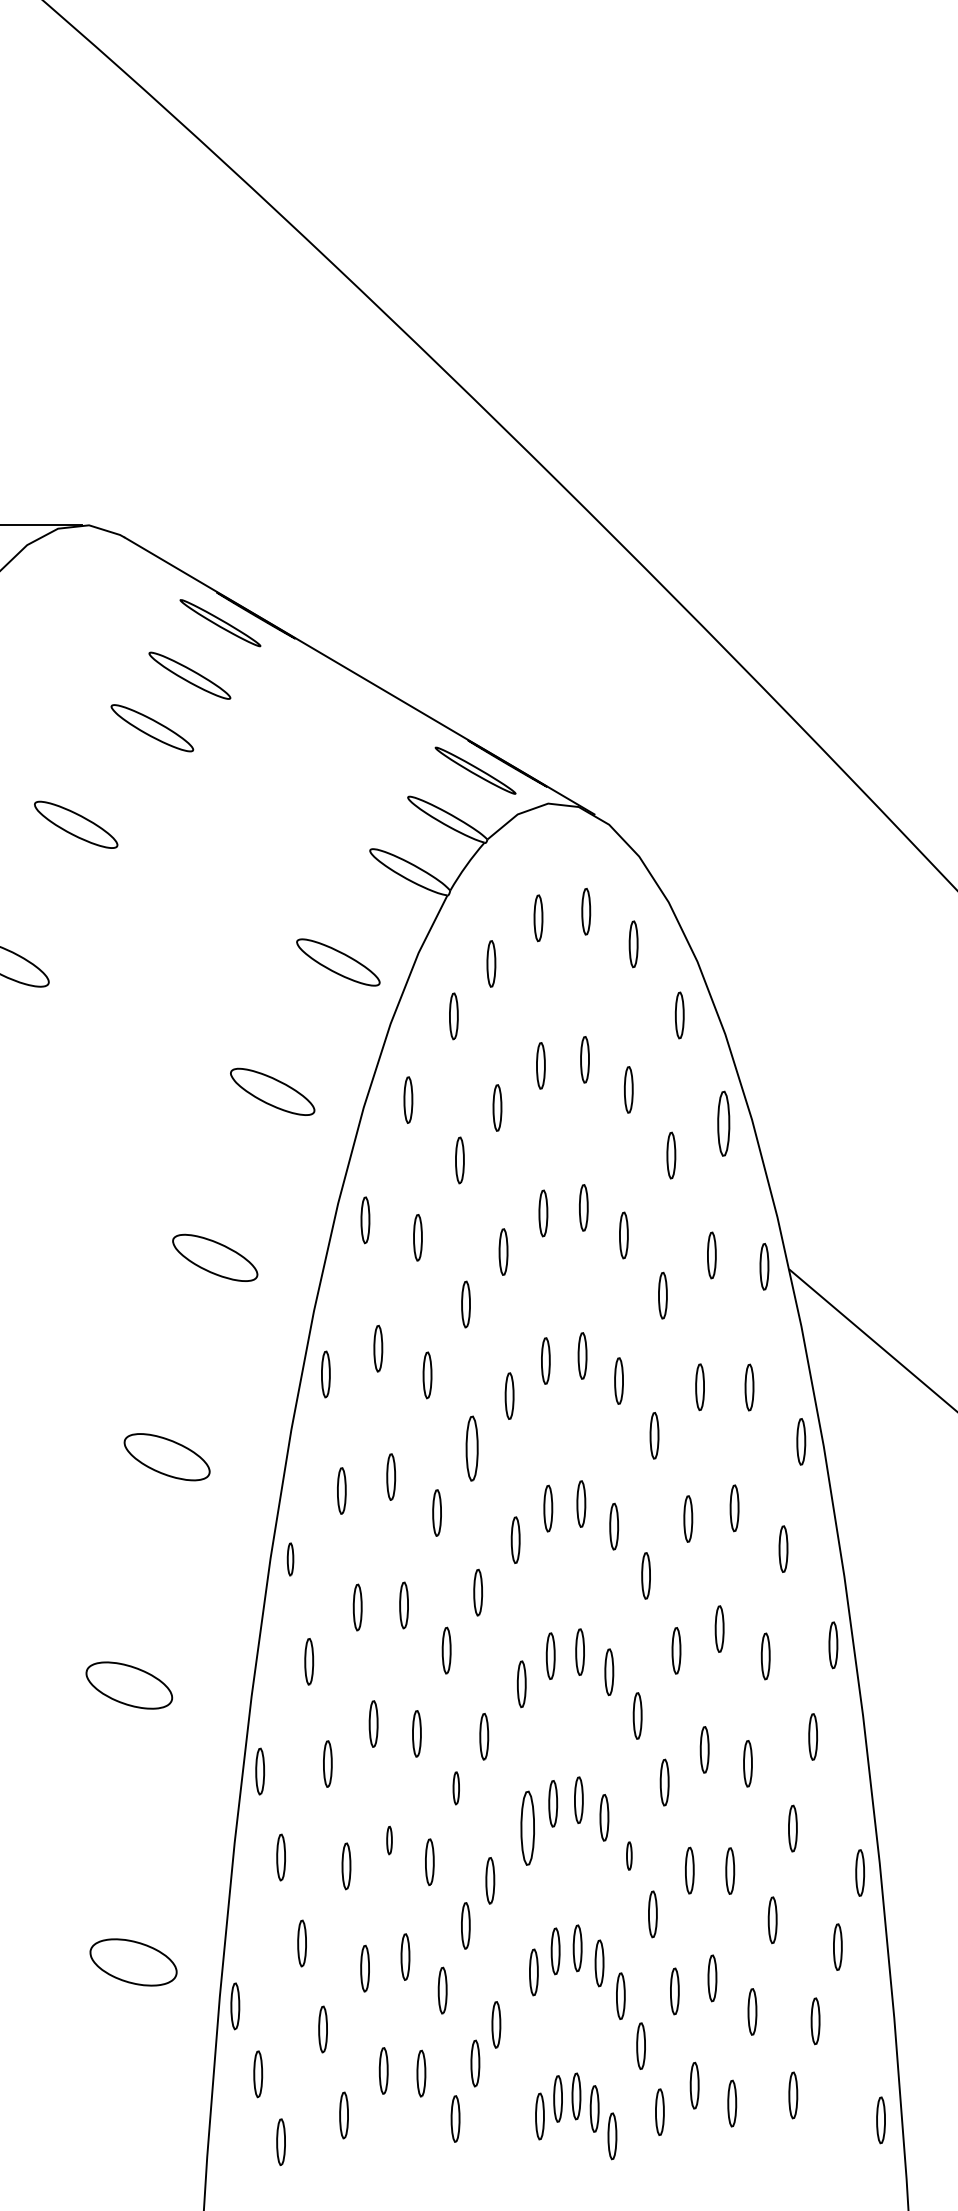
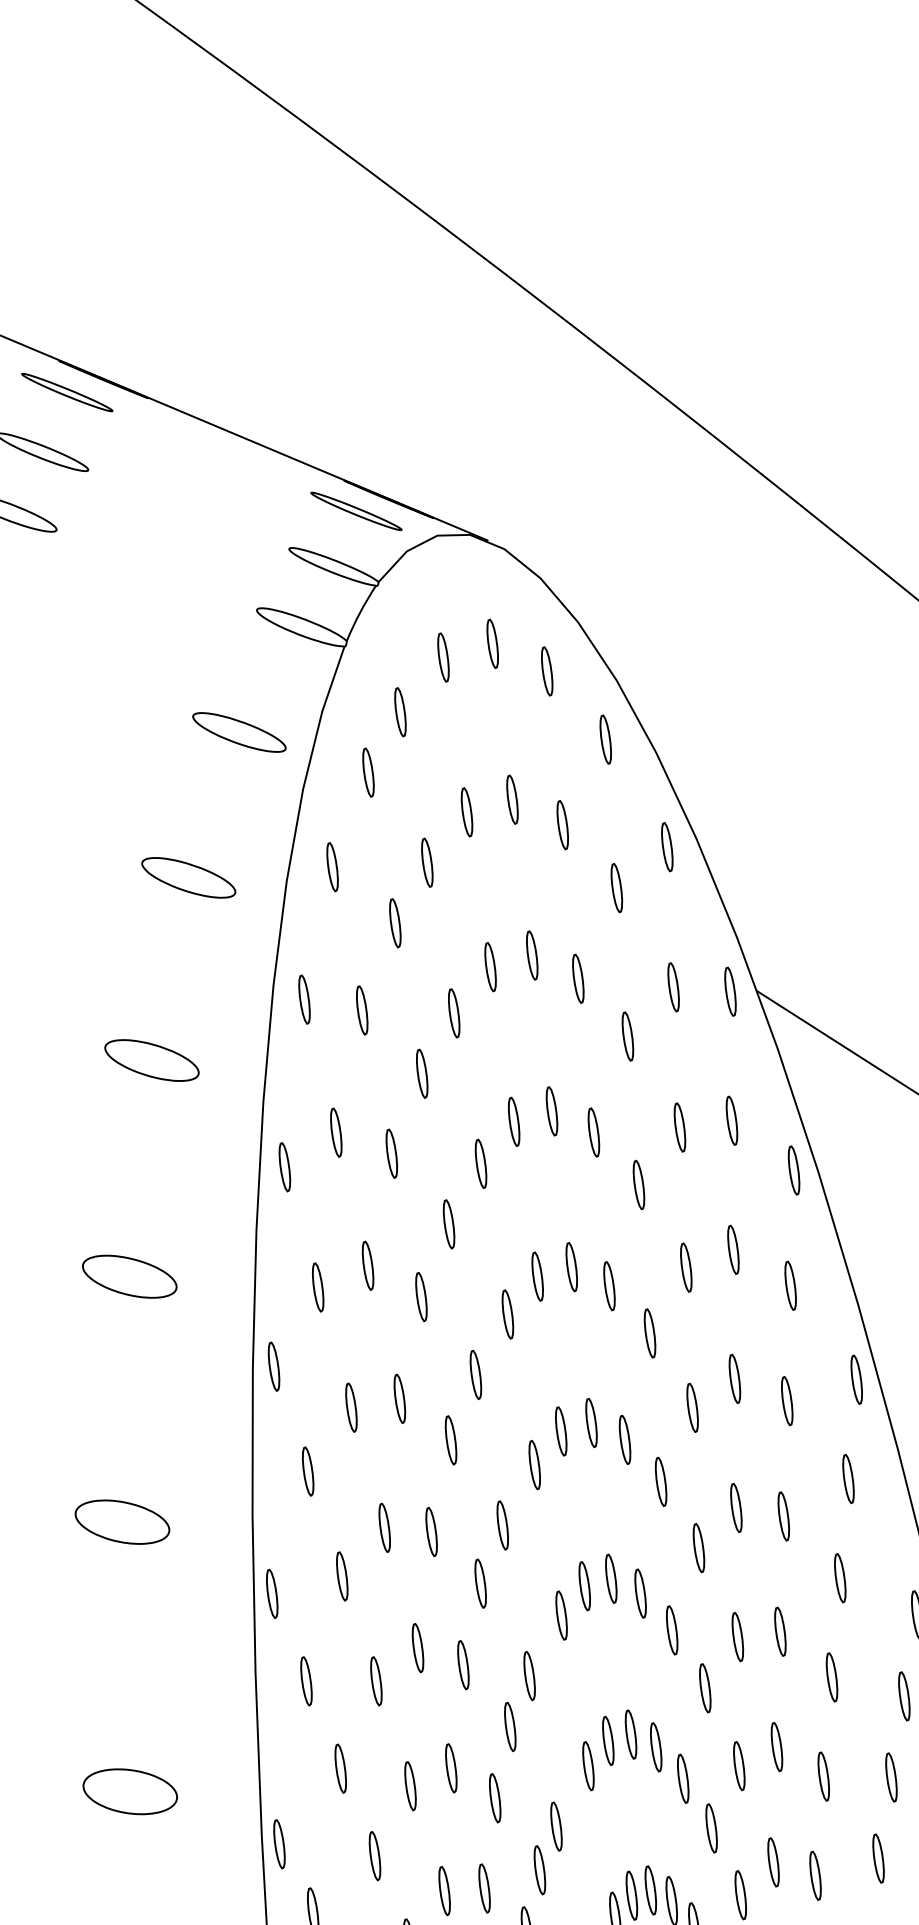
part: (723, 1123) -> (667, 846), size x0.71
part: (471, 1448) -> (448, 1224), size x0.71
part: (290, 1559) -> (273, 1366), size x1.43
part: (456, 1788) -> (480, 1583), size x1.43
part: (527, 1828) -> (561, 1615), size x0.62
part: (389, 1840) -> (417, 1648), size x1.67
part: (629, 1855) -> (672, 1629), size x1.67
part: (133, 1962) -> (130, 1791), moved

